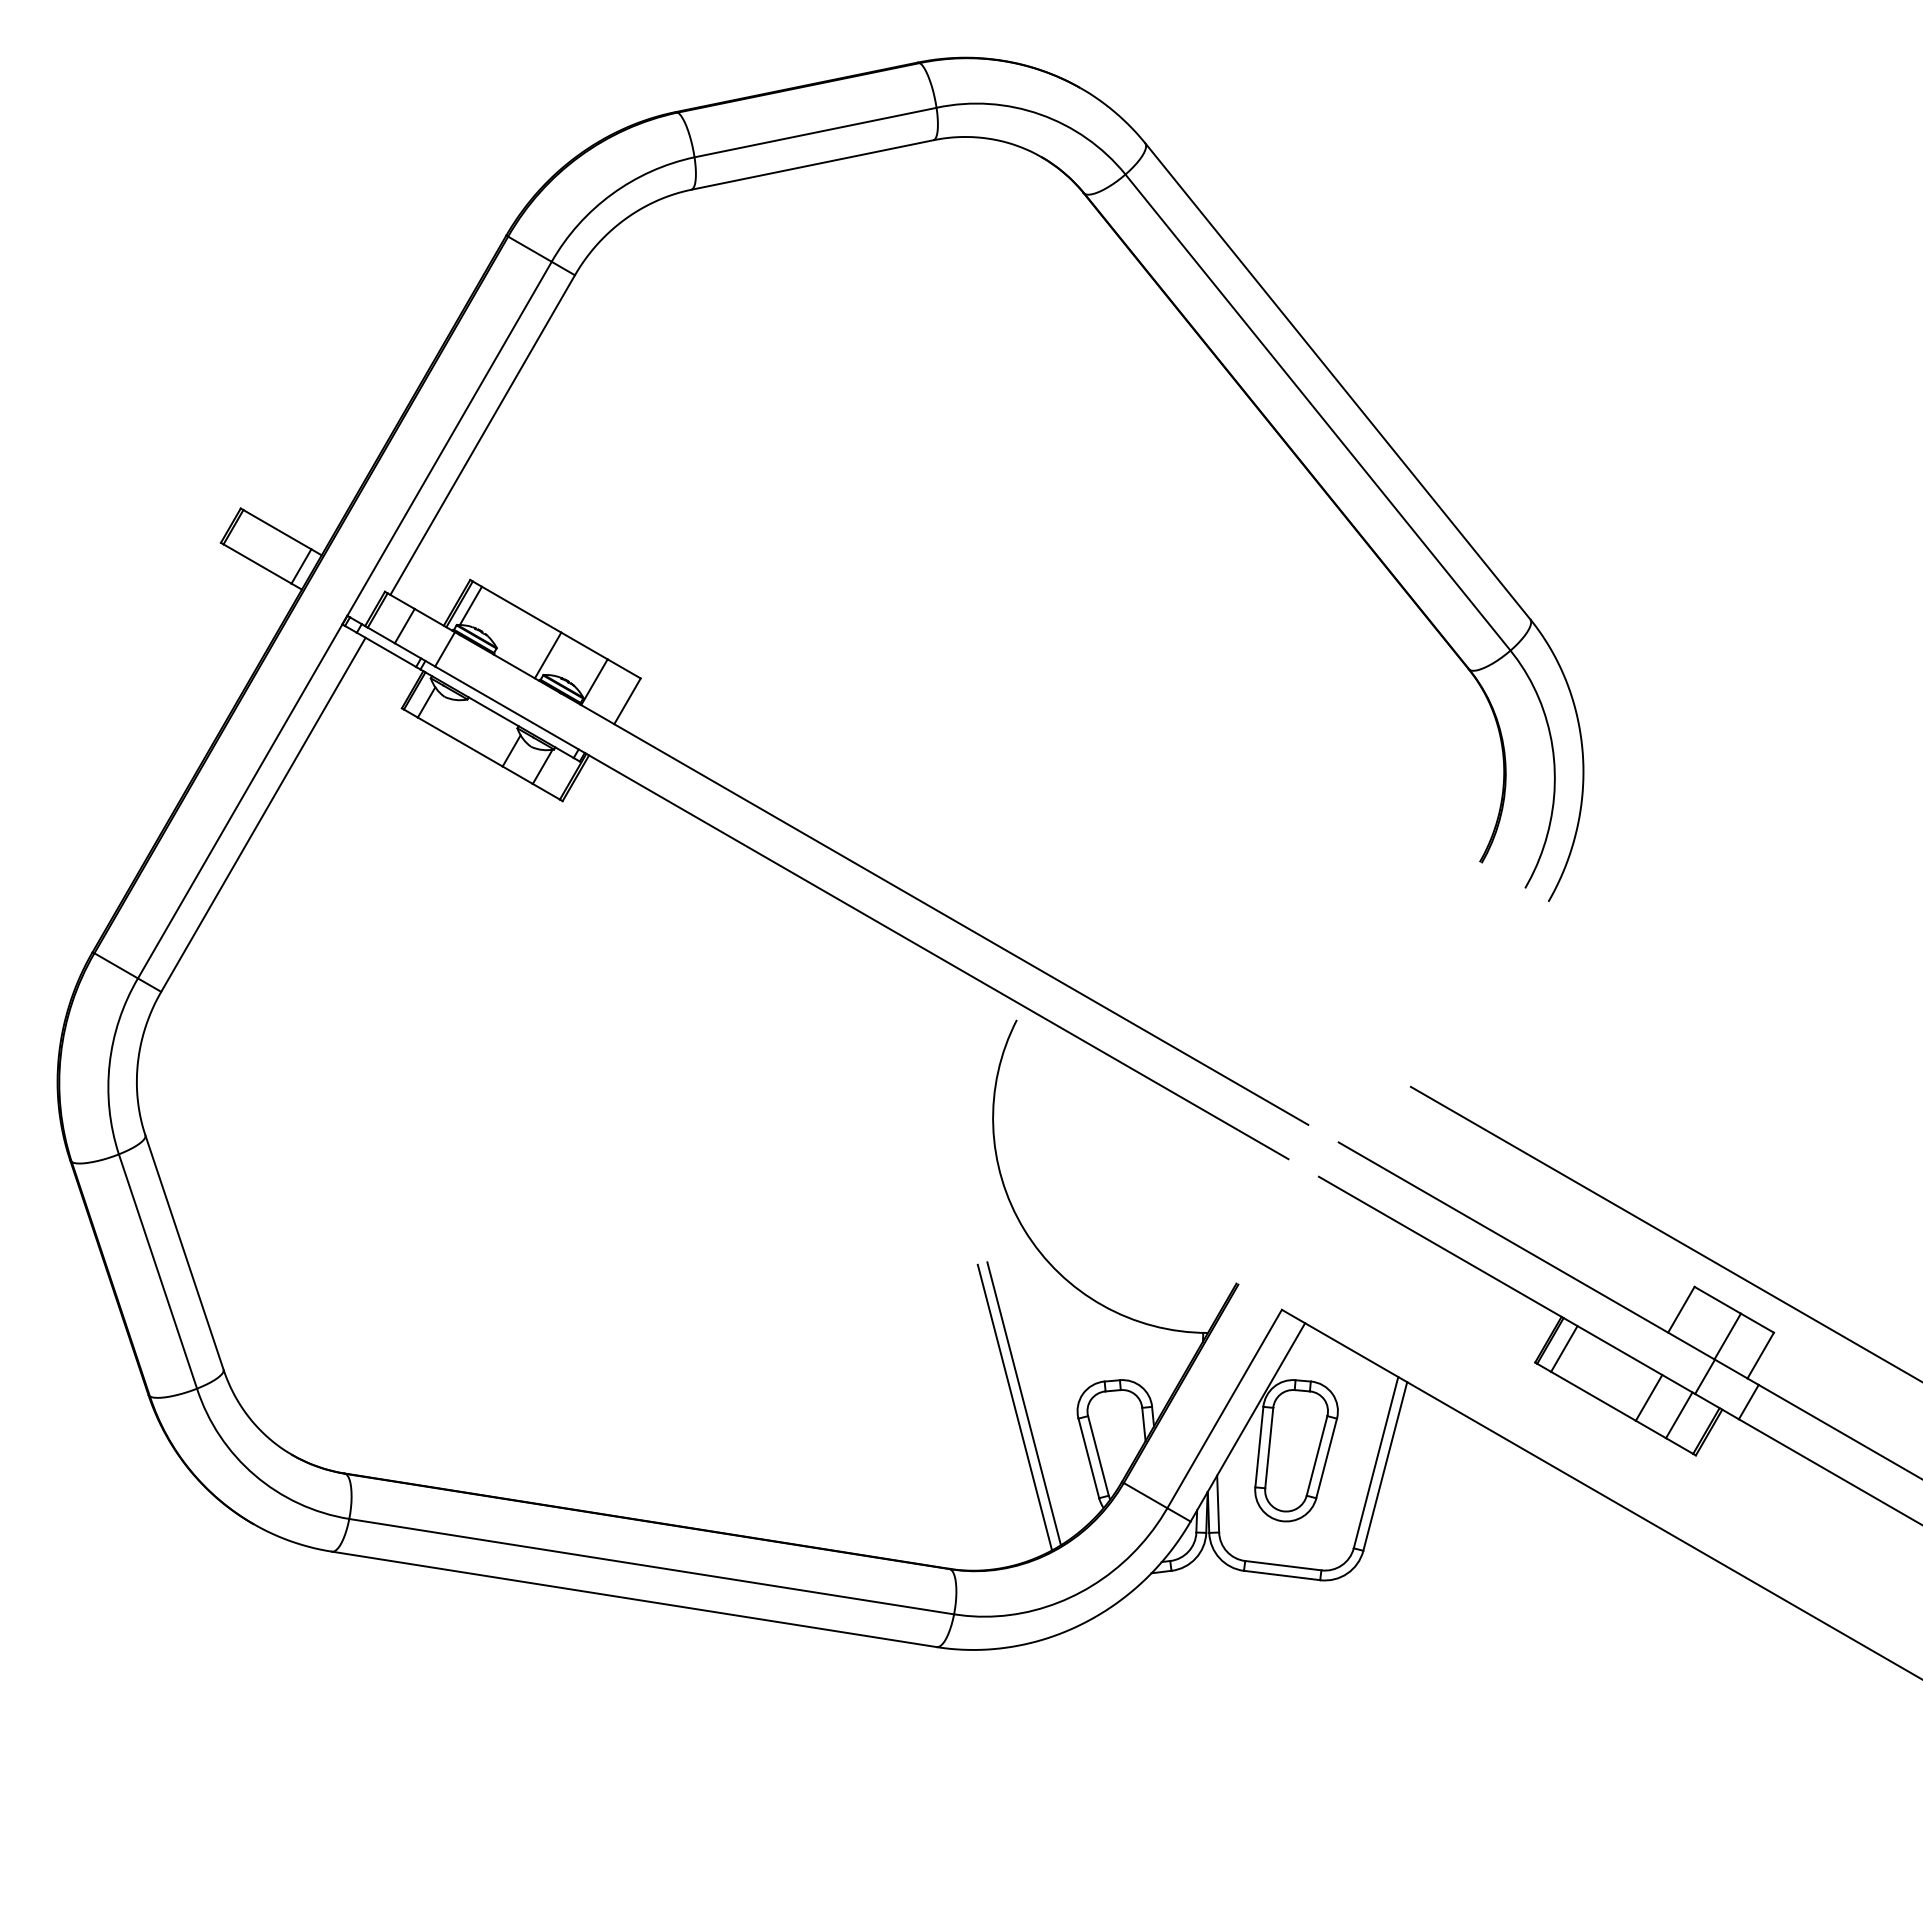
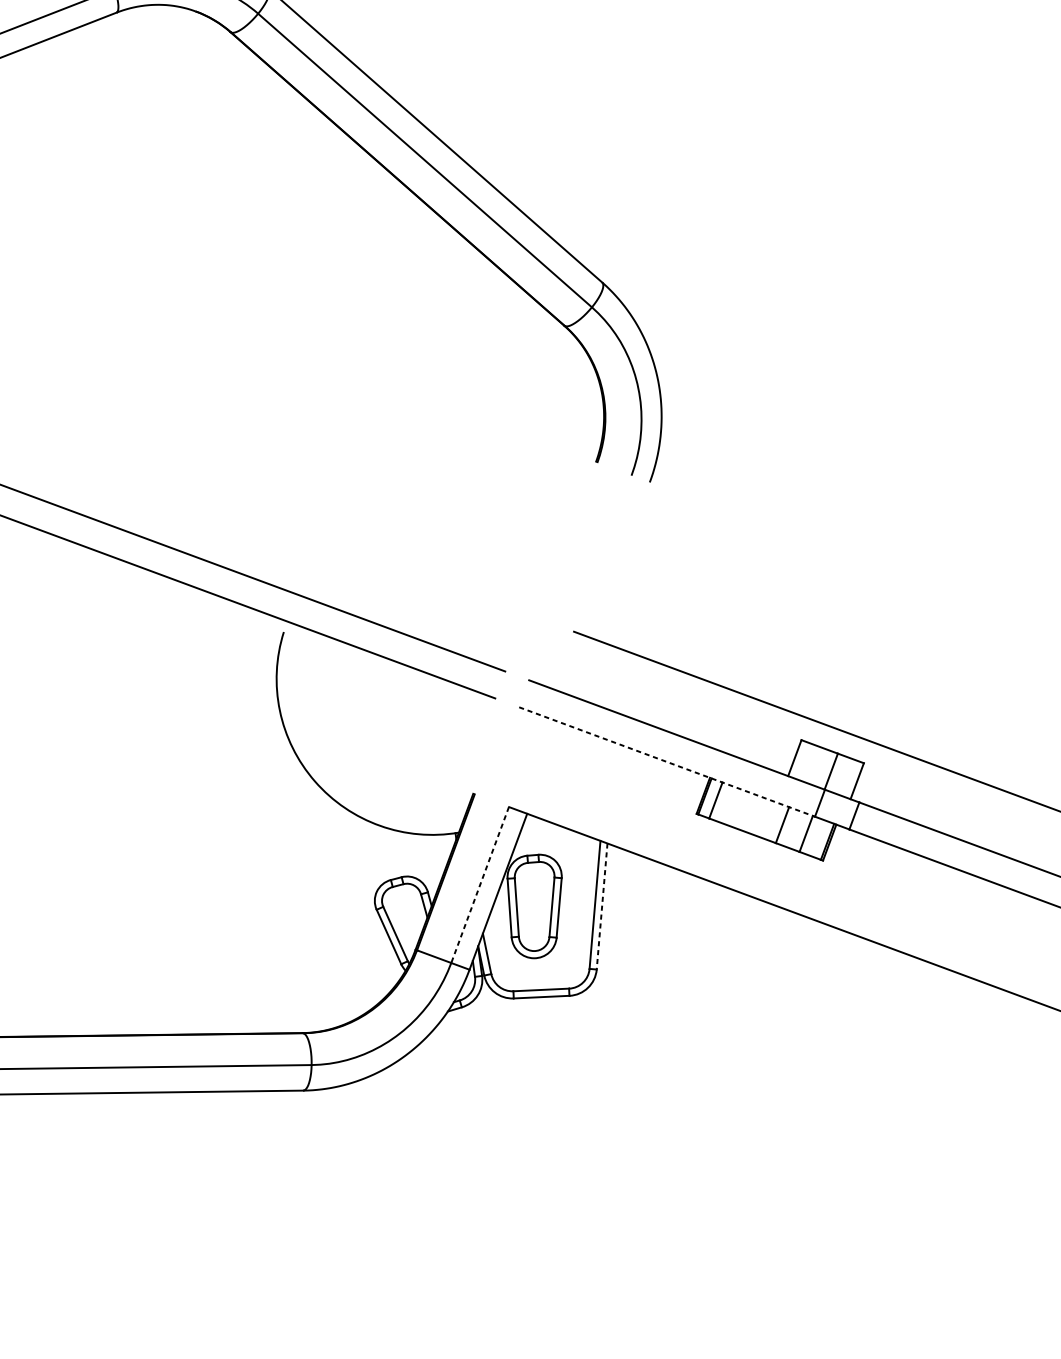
line: (1507, 1285) -> (667, 762), solid -> dashed
line: (1023, 1403) -> (335, 905), removed
line: (1014, 1407) -> (329, 909), removed
line: (1224, 1409) -> (480, 885), solid -> dashed
line: (1385, 1466) -> (602, 906), solid -> dashed

